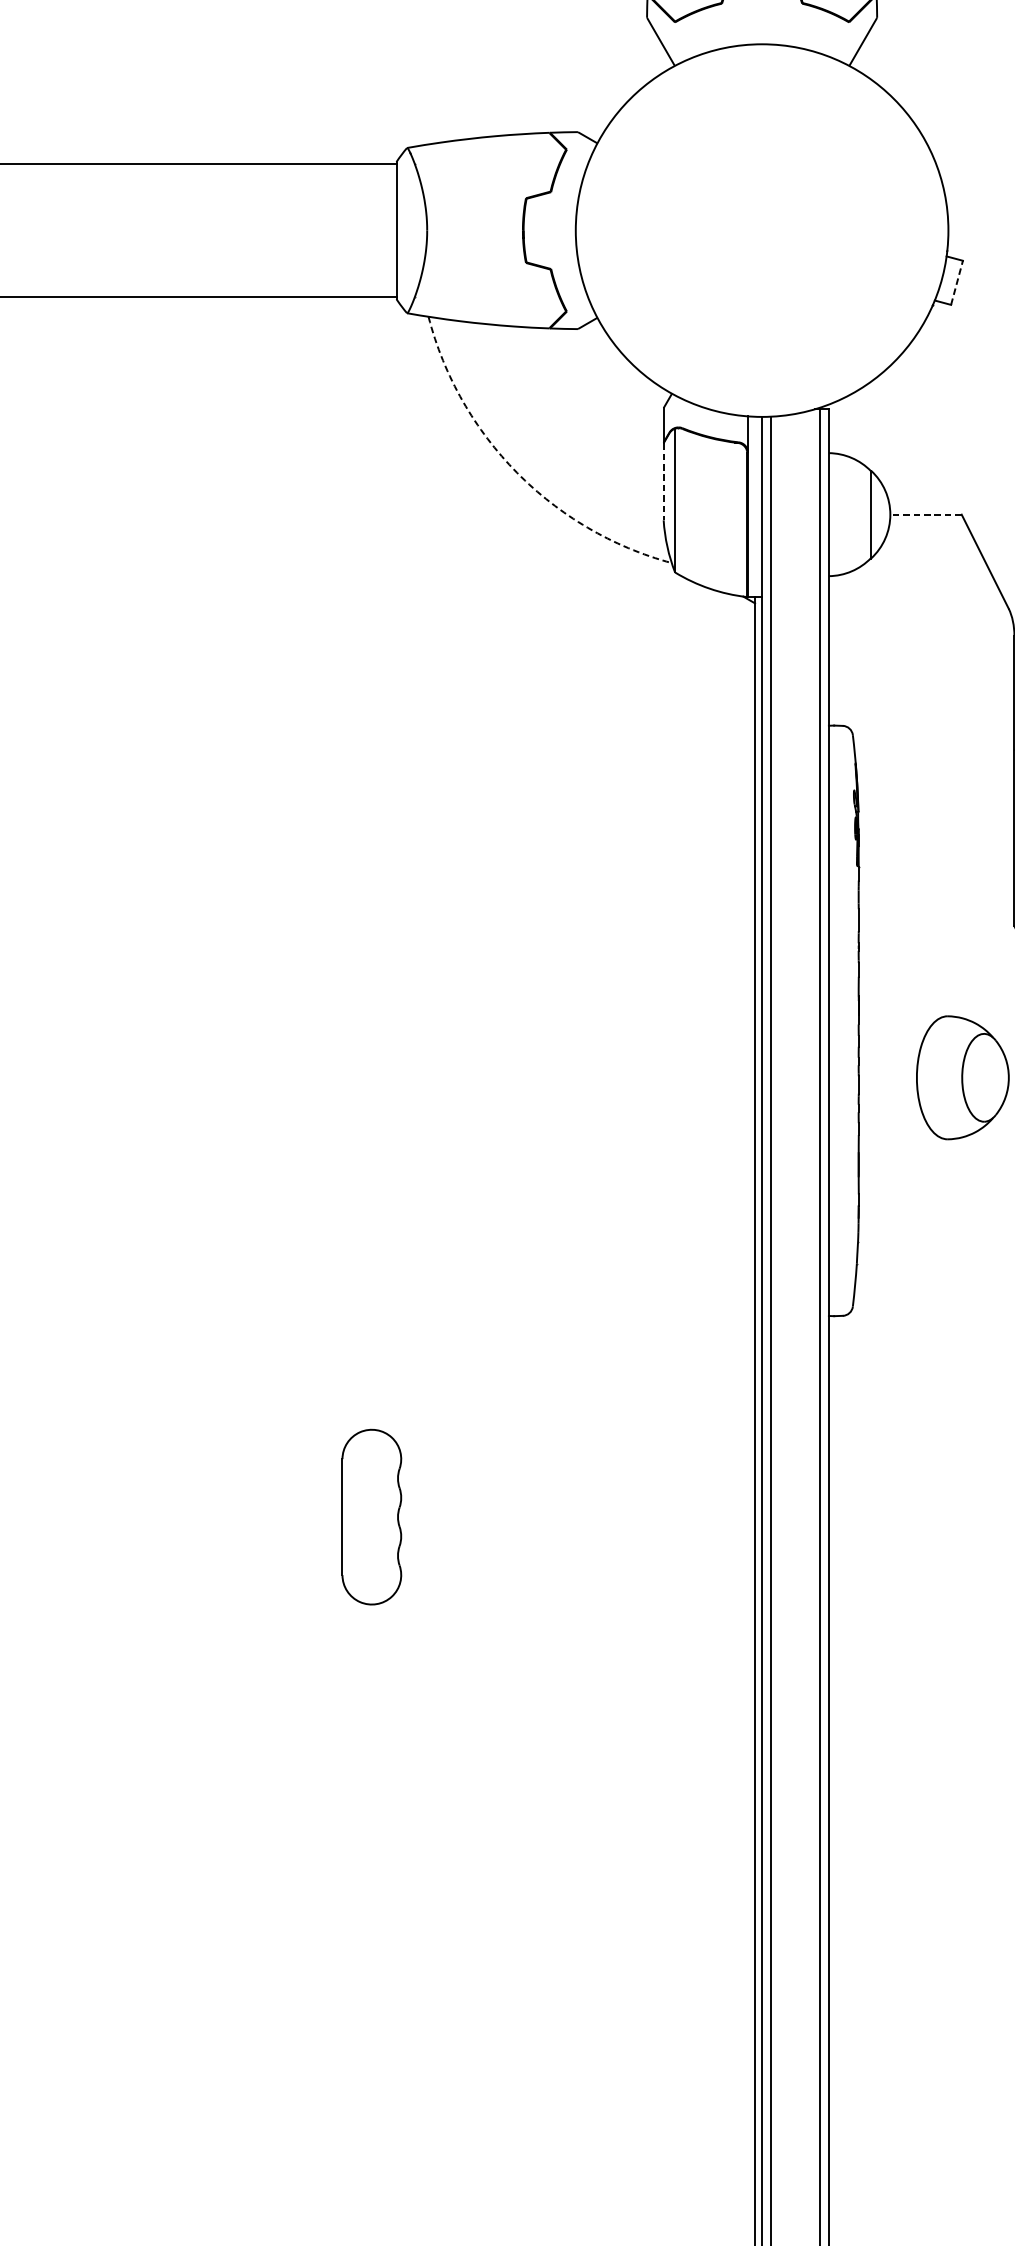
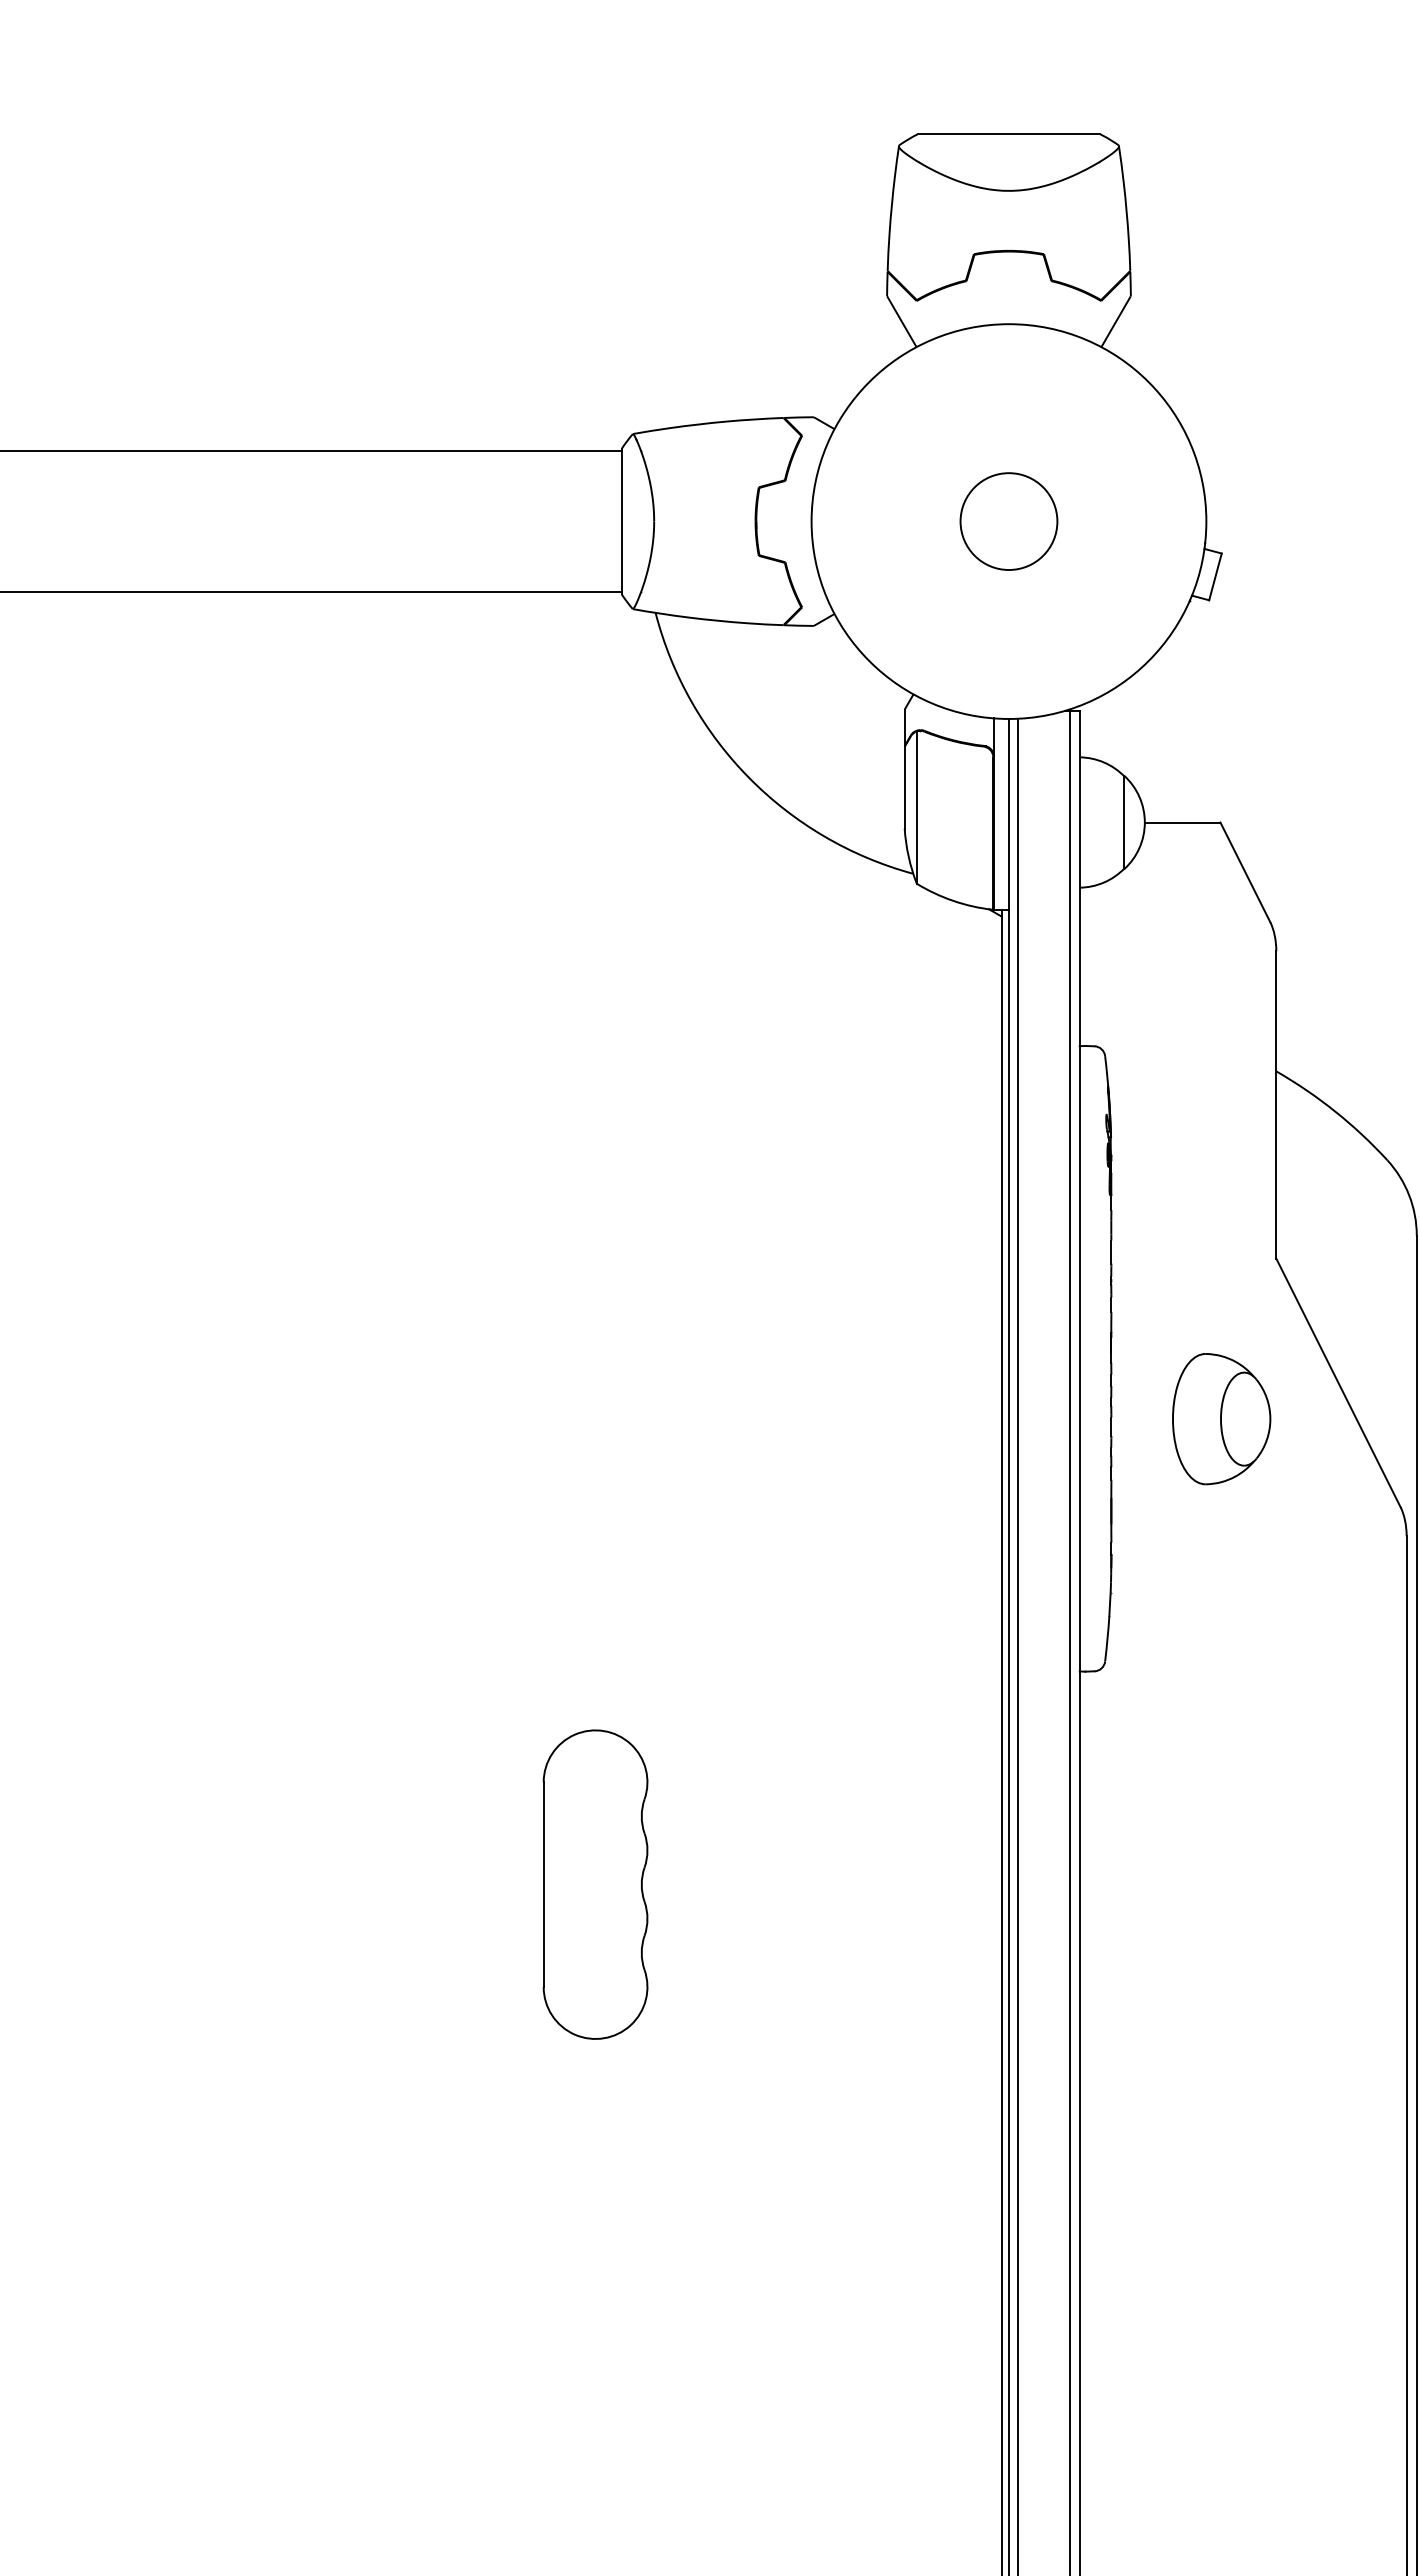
circle: (761, 230) -> (1008, 521), added
line: (957, 282) -> (1215, 576), dashed -> solid
arc: (517, 473) -> (749, 778), dashed -> solid
line: (663, 481) -> (904, 787), dashed -> solid
line: (925, 514) -> (1182, 822), dashed -> solid
part: (371, 1517) -> (595, 1884), size x1.67

